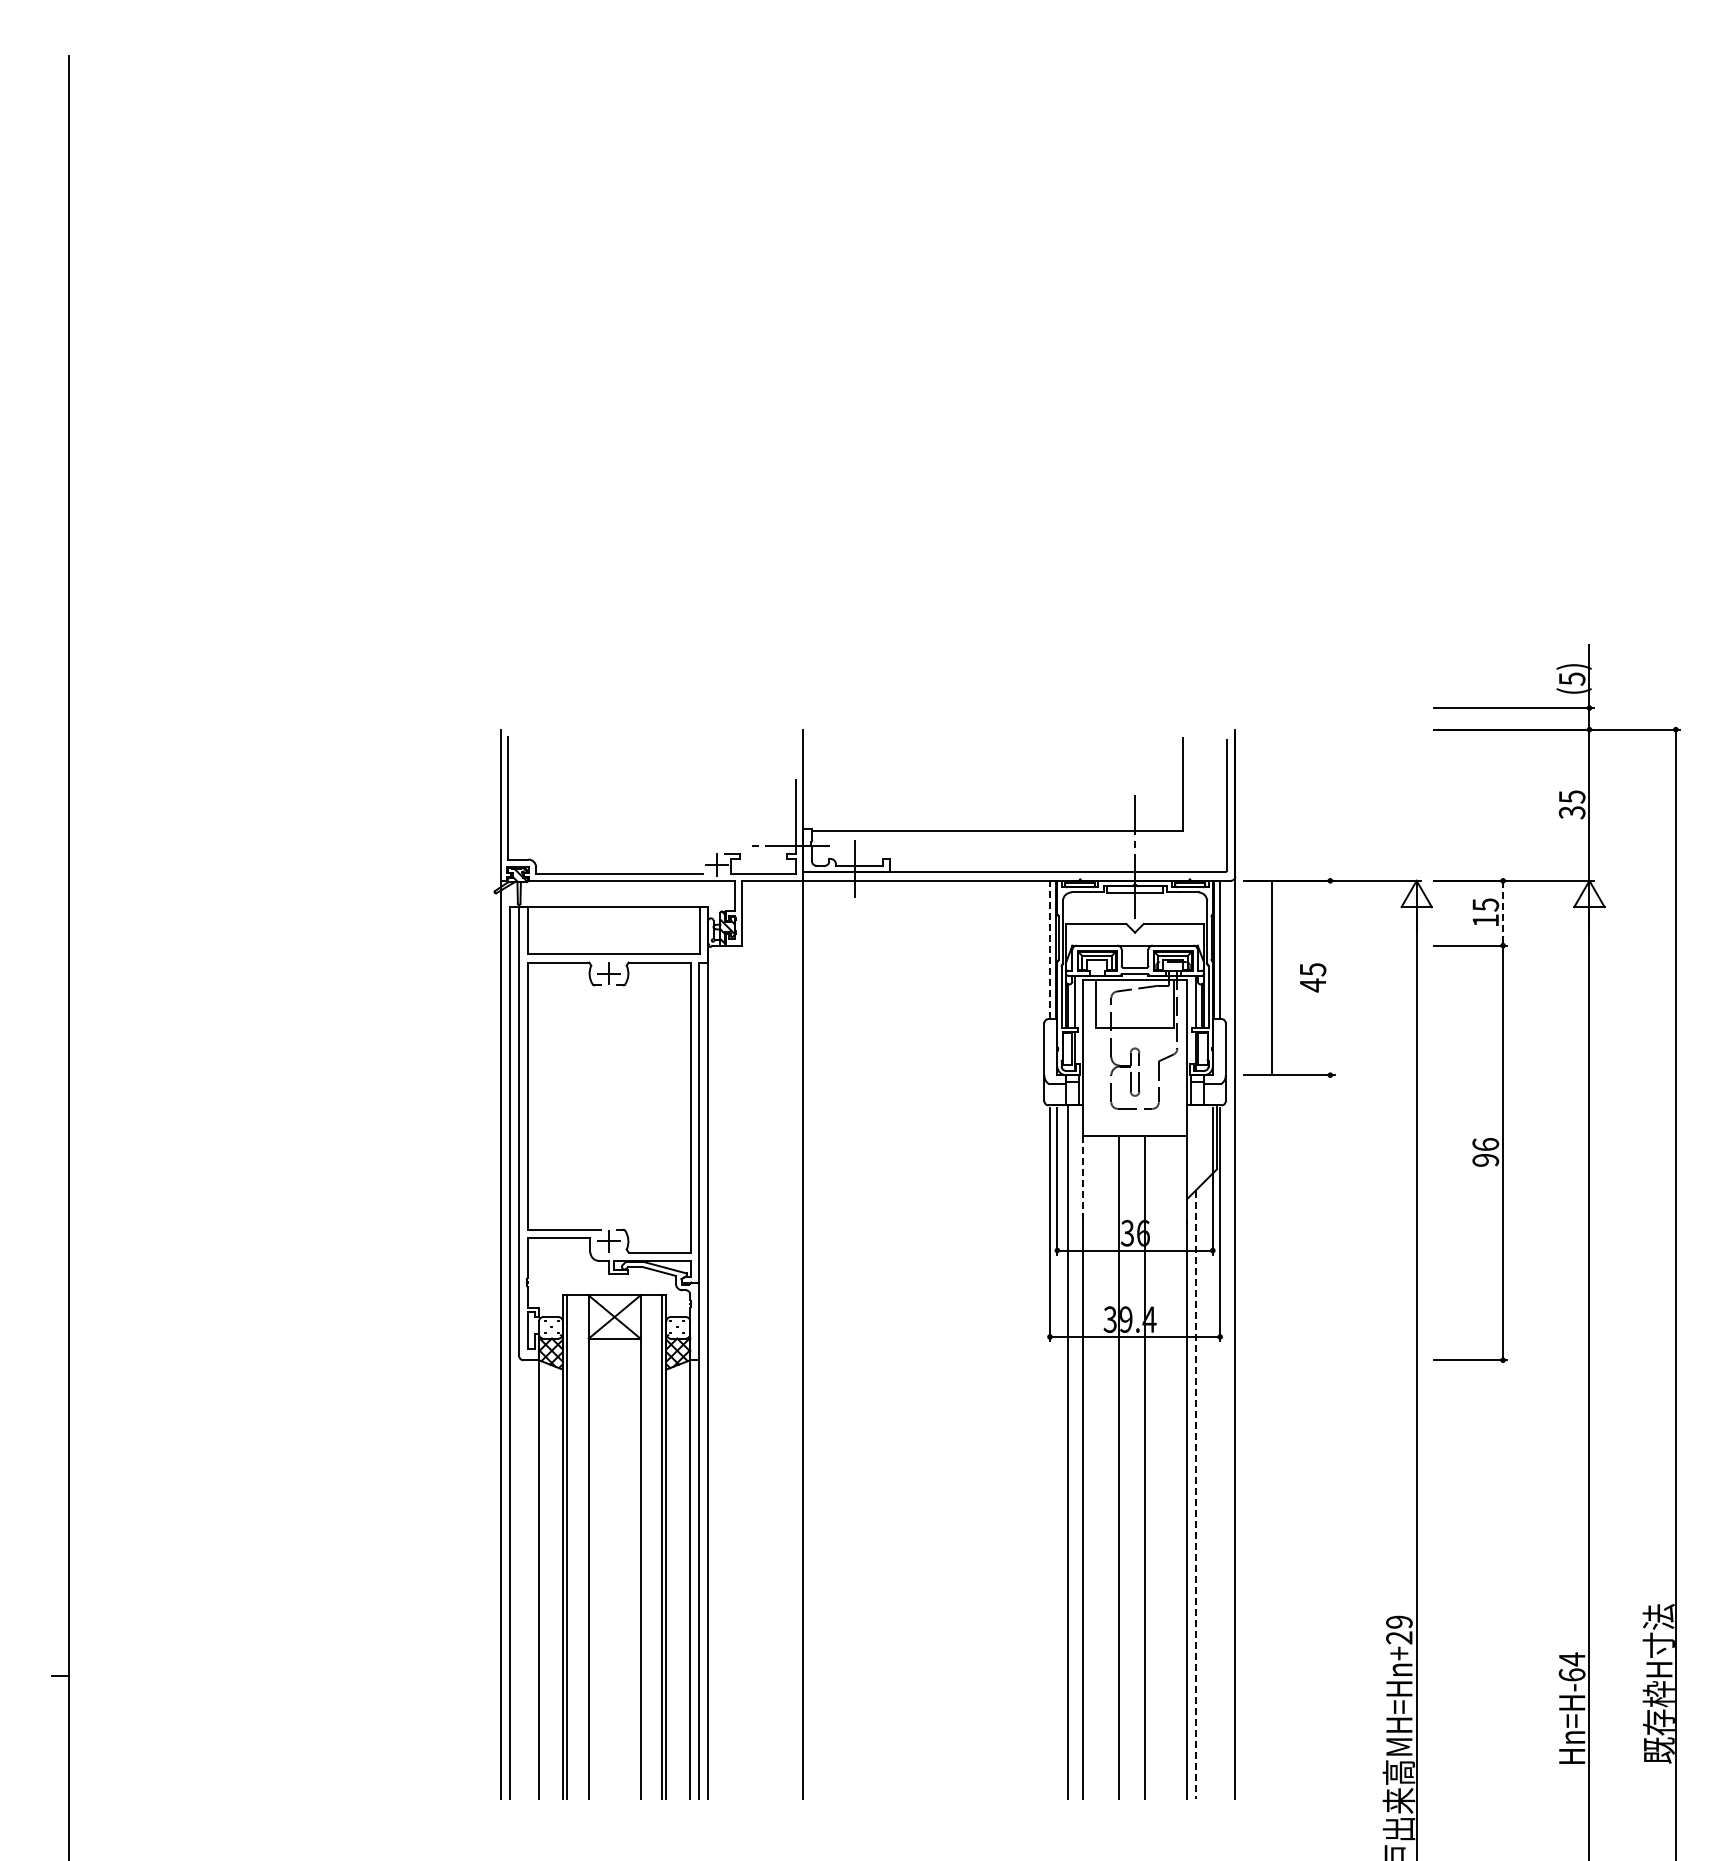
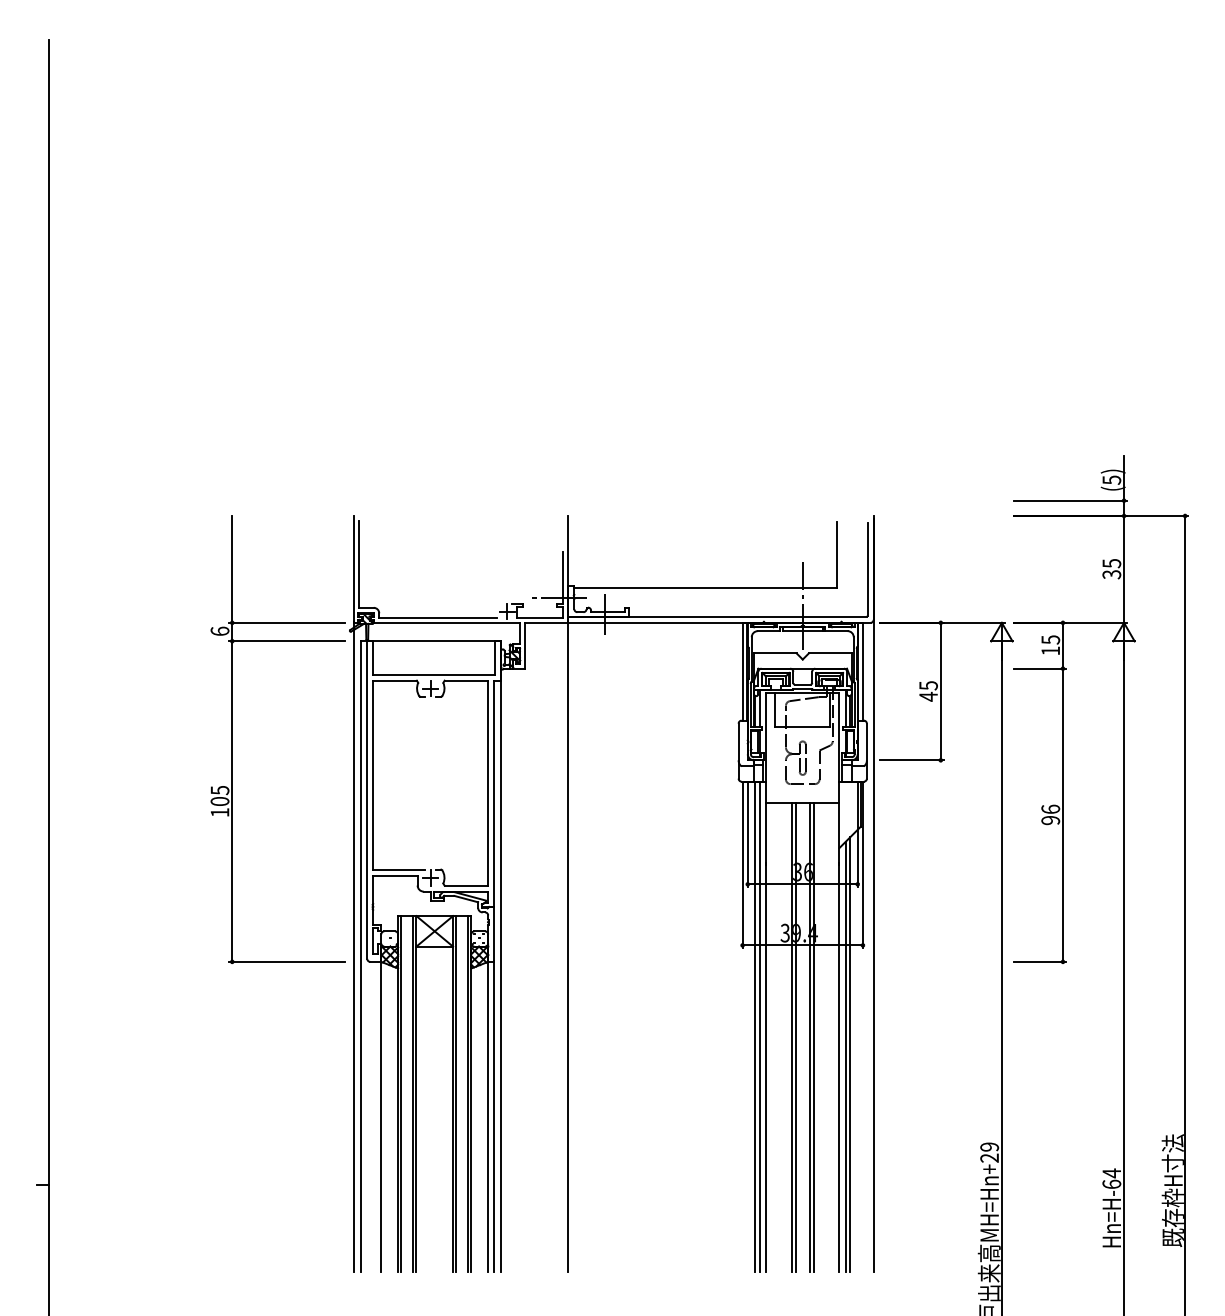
line: (1503, 913) -> (1063, 645), dashed -> solid
line: (1049, 949) -> (742, 671), dashed -> solid
line: (1272, 977) -> (940, 691), moved
part: (328, 1045) -> (232, 739), added
line: (1083, 1180) -> (766, 834), dashed -> solid
line: (1074, 1451) -> (759, 1026), added
line: (1125, 1466) -> (795, 1037), added
line: (1151, 1466) -> (814, 1037), added
line: (1202, 1491) -> (850, 1054), added
line: (1195, 1494) -> (845, 1056), dashed -> solid
line: (584, 1546) -> (413, 1093), added
line: (644, 1546) -> (455, 1093), added

